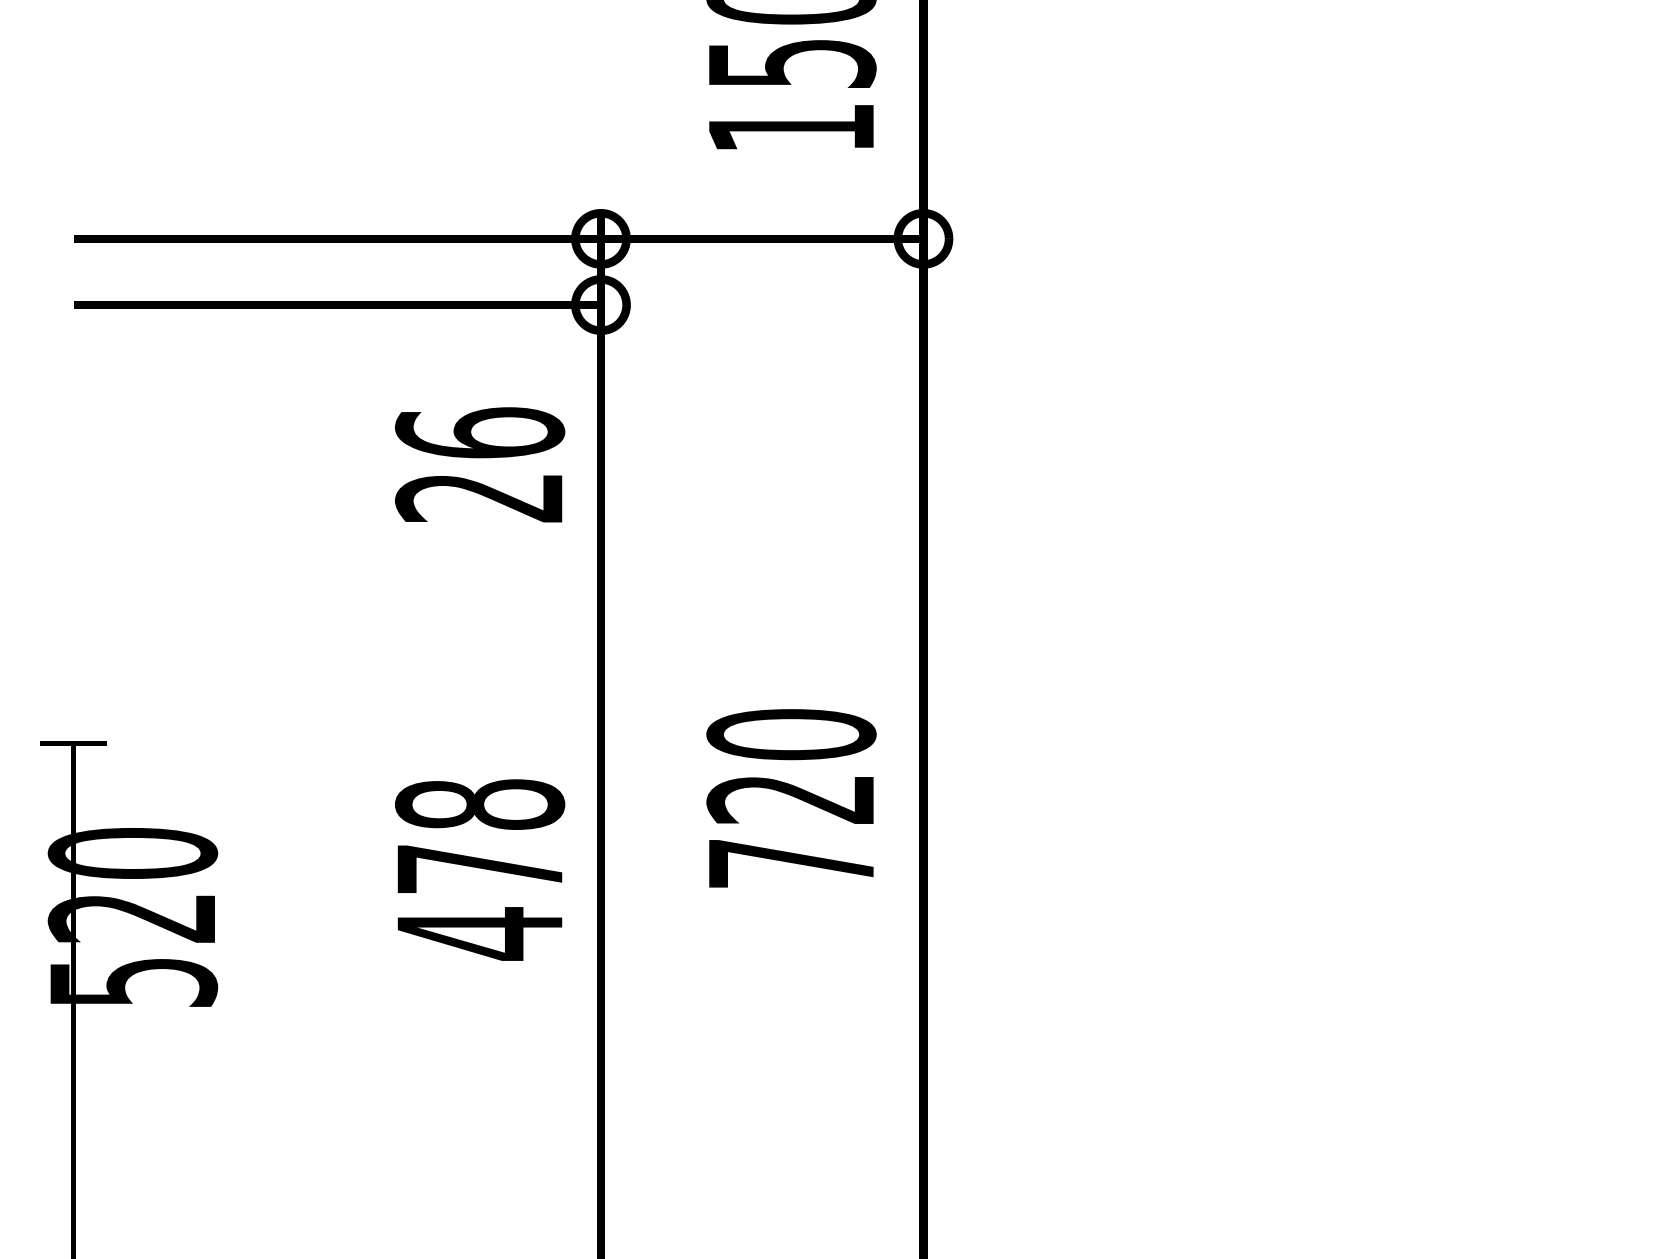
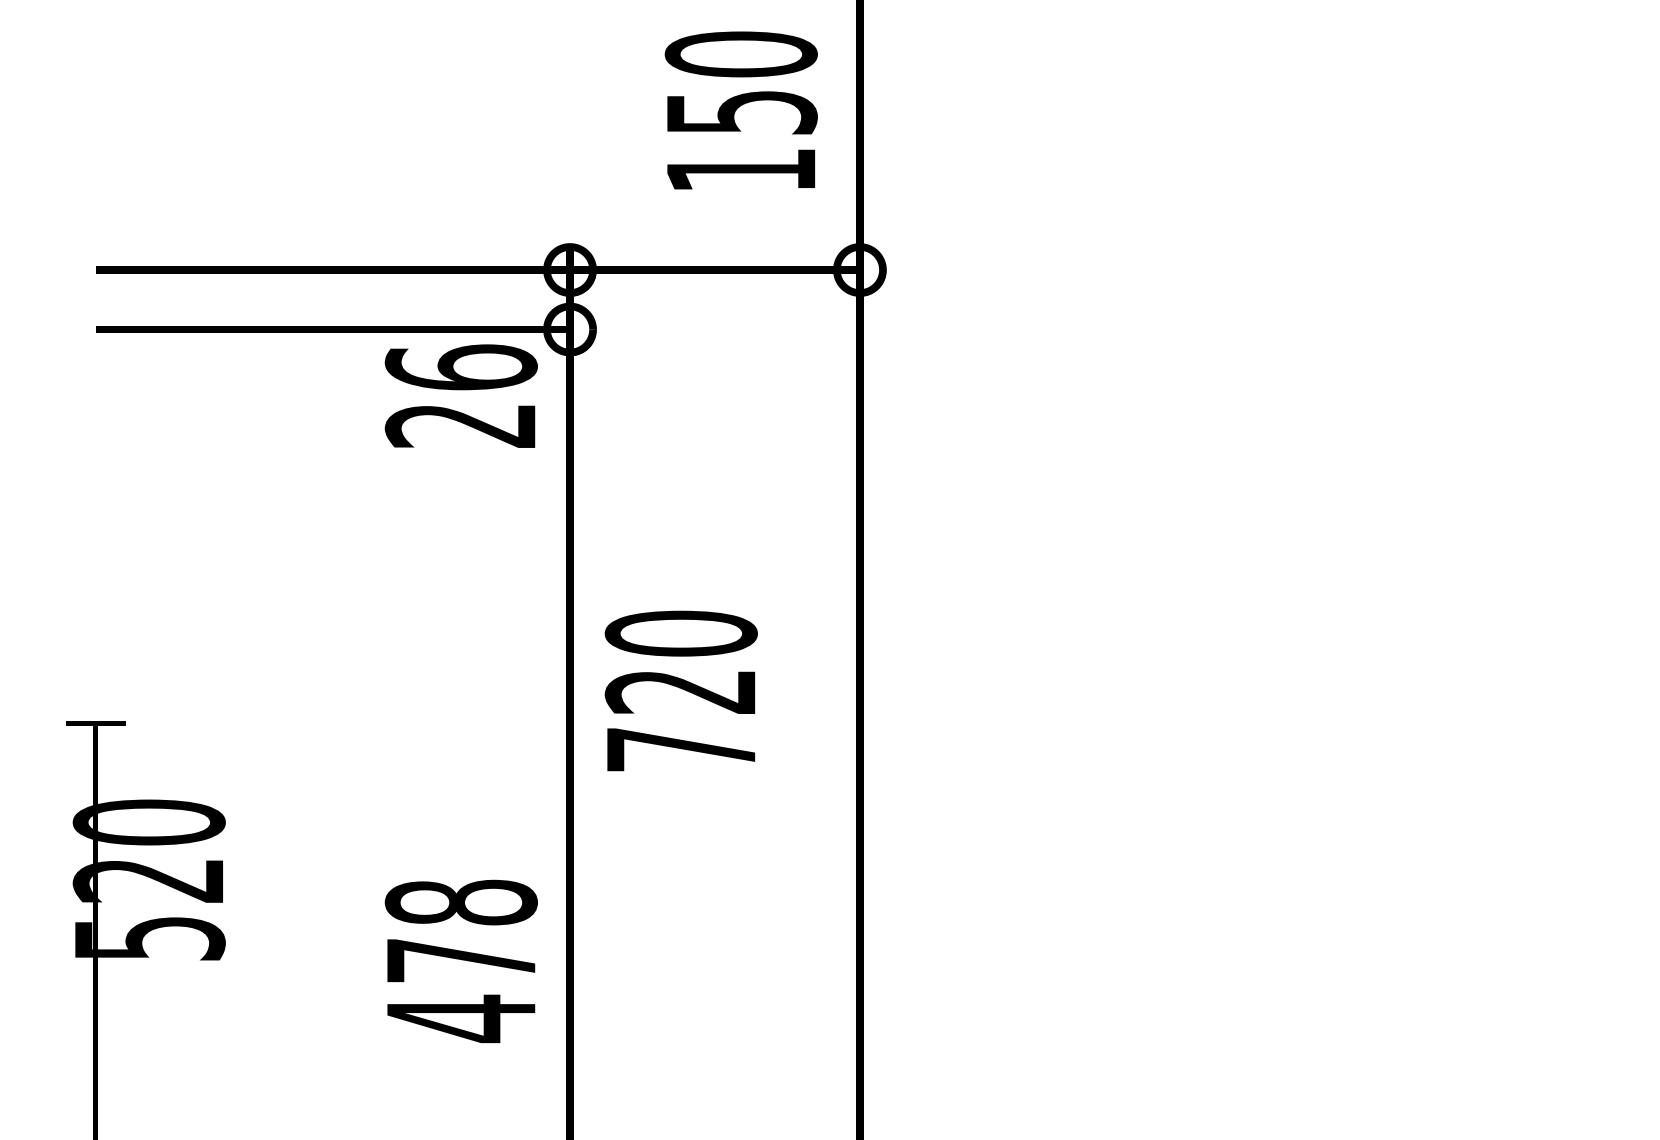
text: (479, 464) -> (460, 395), moved
text: (790, 797) -> (680, 690), moved
text: (479, 870) -> (460, 961), moved

